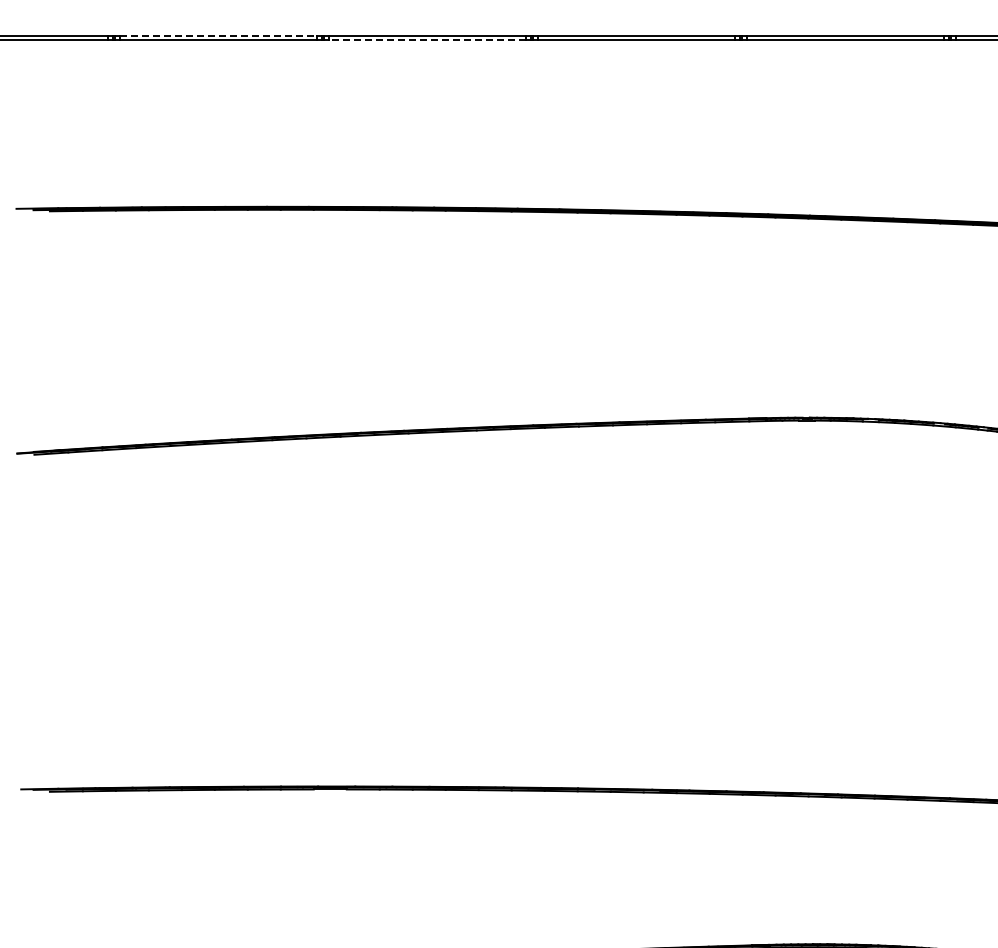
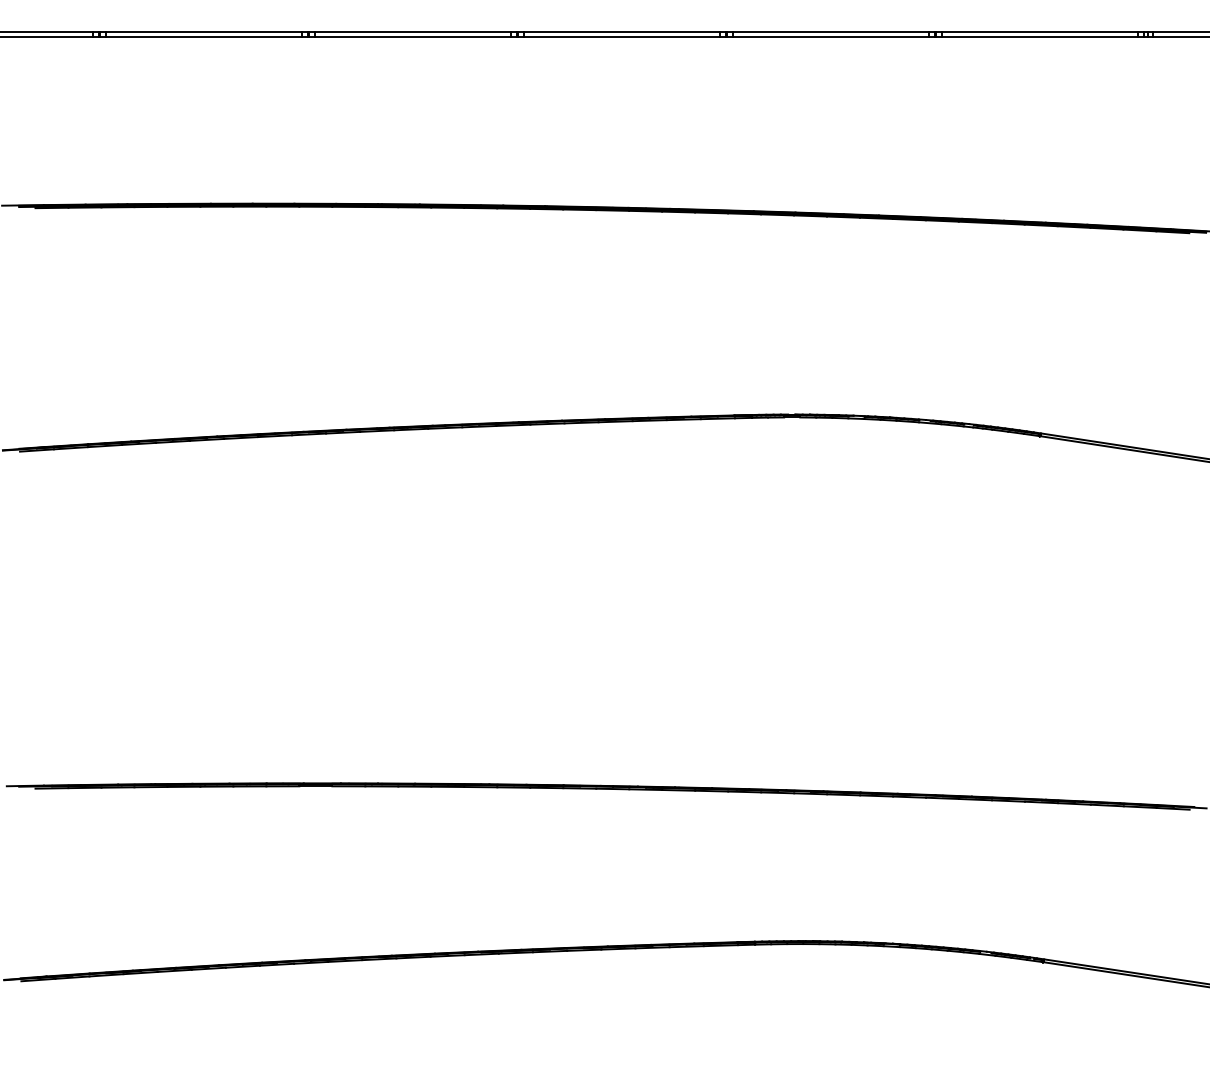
line: (218, 35) -> (204, 32), dashed -> solid
line: (426, 39) -> (412, 36), dashed -> solid

